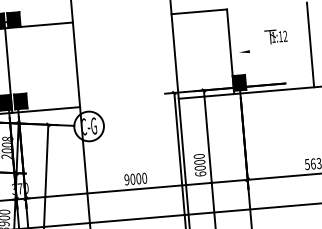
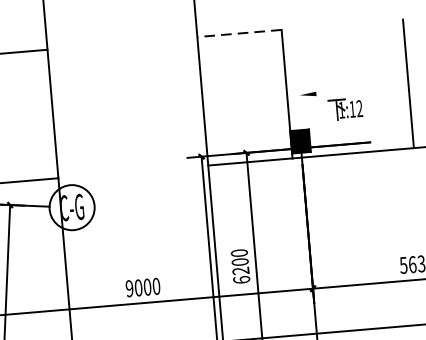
line: (199, 11) -> (239, 33), solid -> dashed
text: (275, 36) -> (344, 108), moved
text: (199, 167) -> (239, 269), 6000 -> 6200

